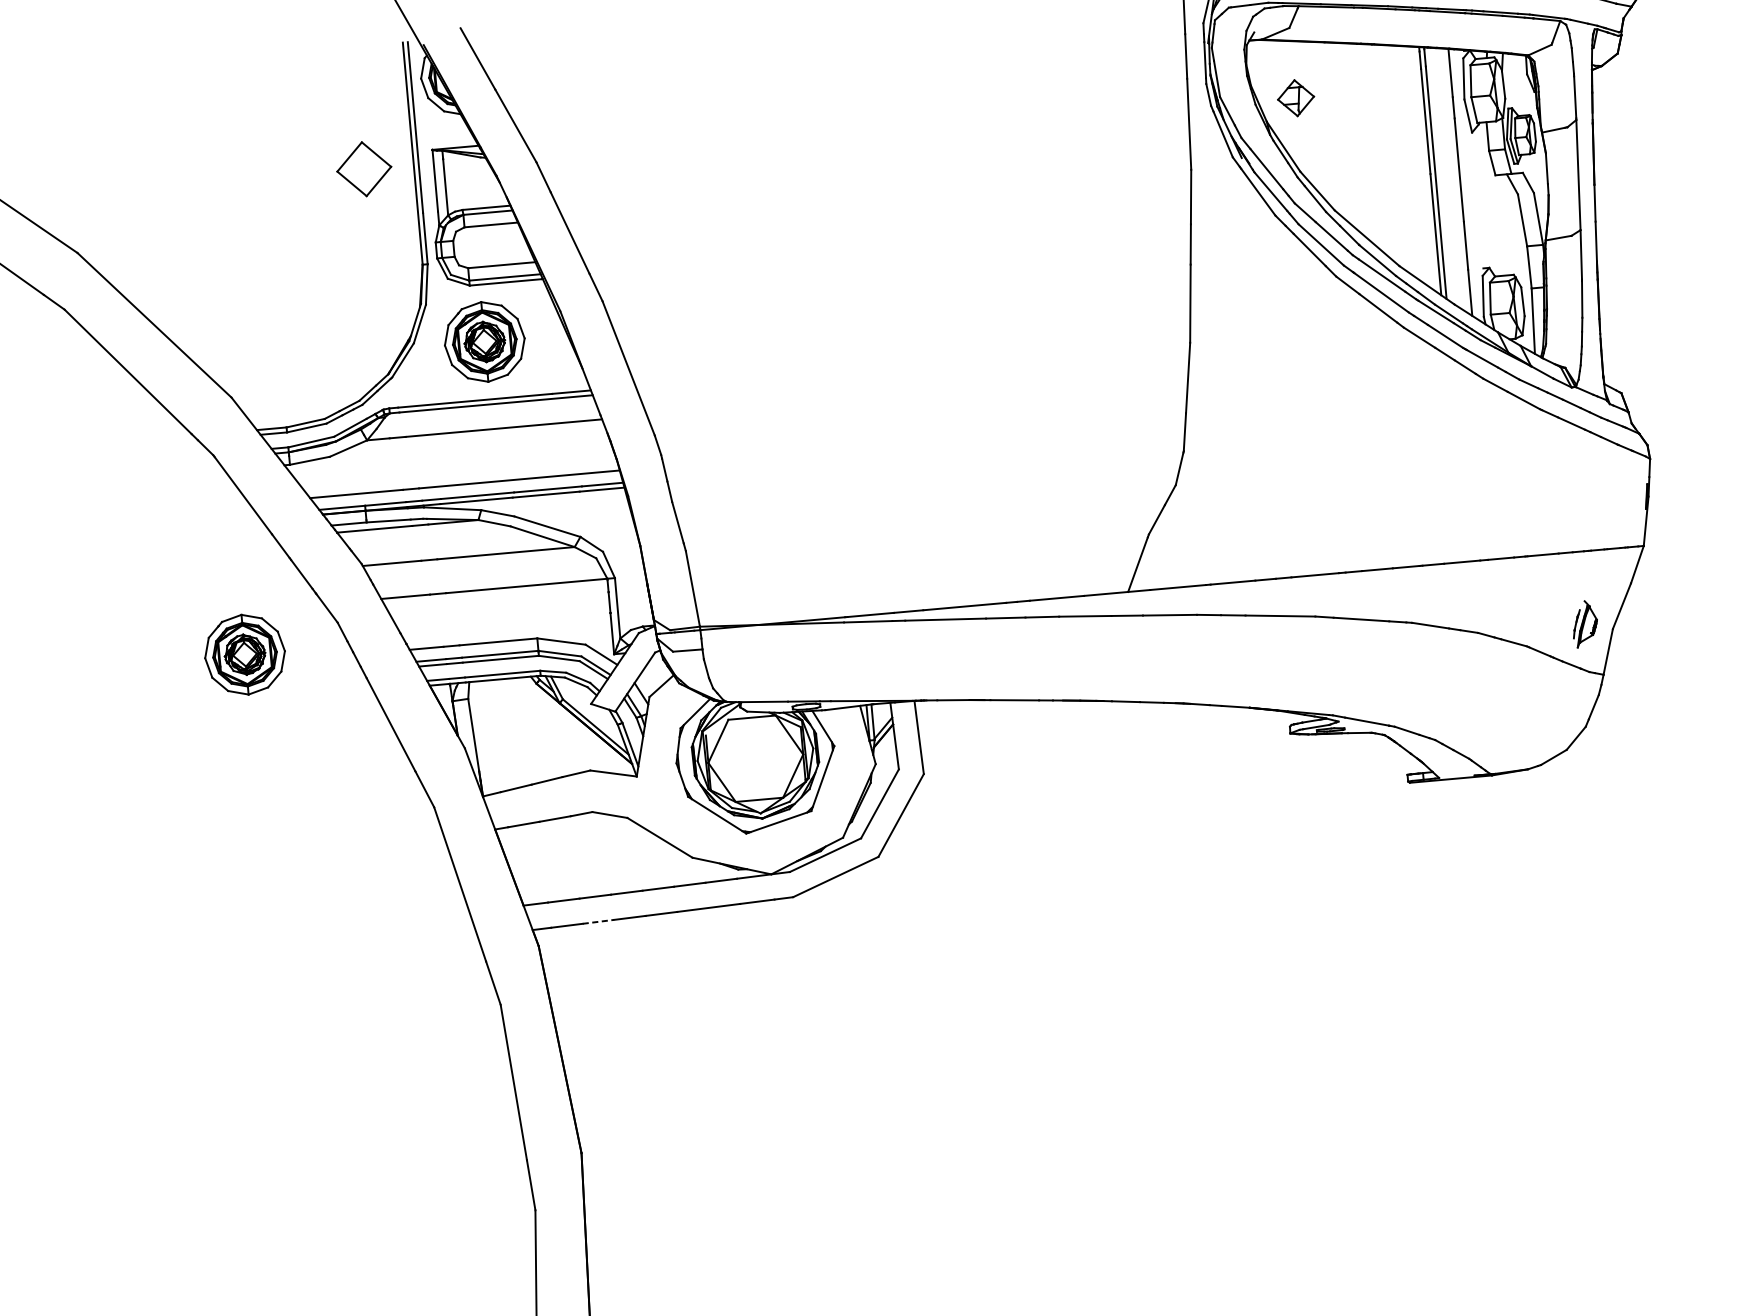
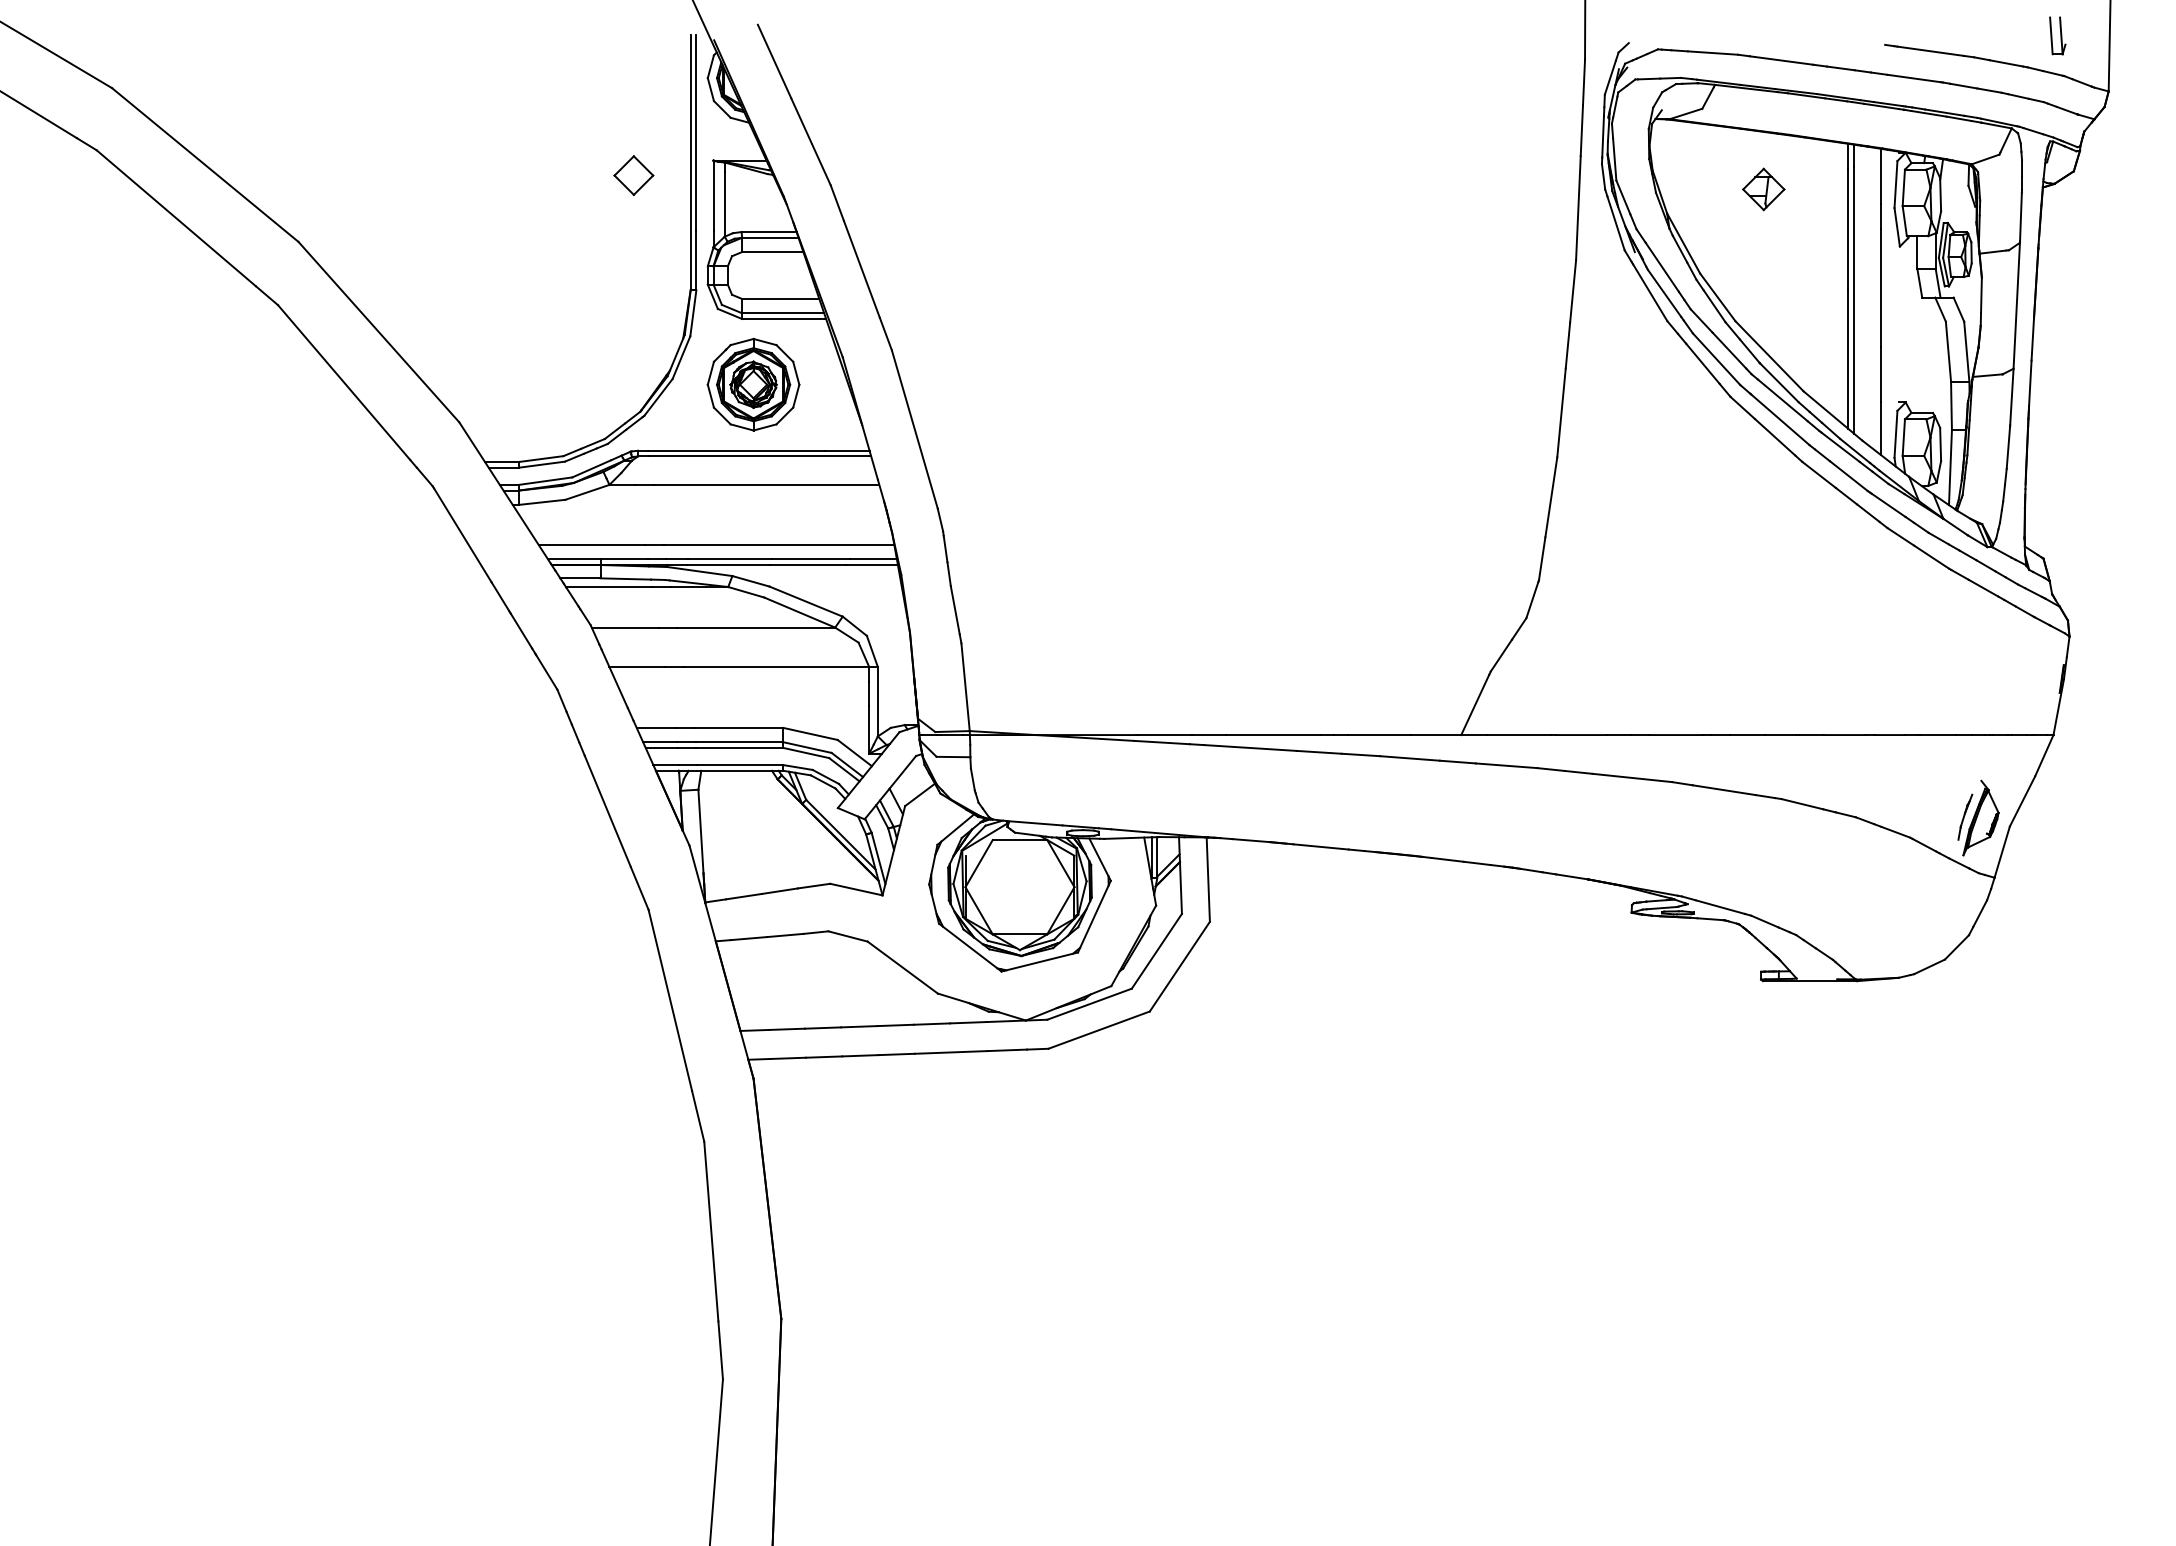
part: (1295, 98) -> (1763, 189), moved
part: (364, 169) -> (633, 175), size x0.62
part: (1584, 623) -> (1978, 817), size x1.43
part: (244, 654) -> (448, 716), removed
line: (598, 922) -> (824, 1057), dashed -> solid

